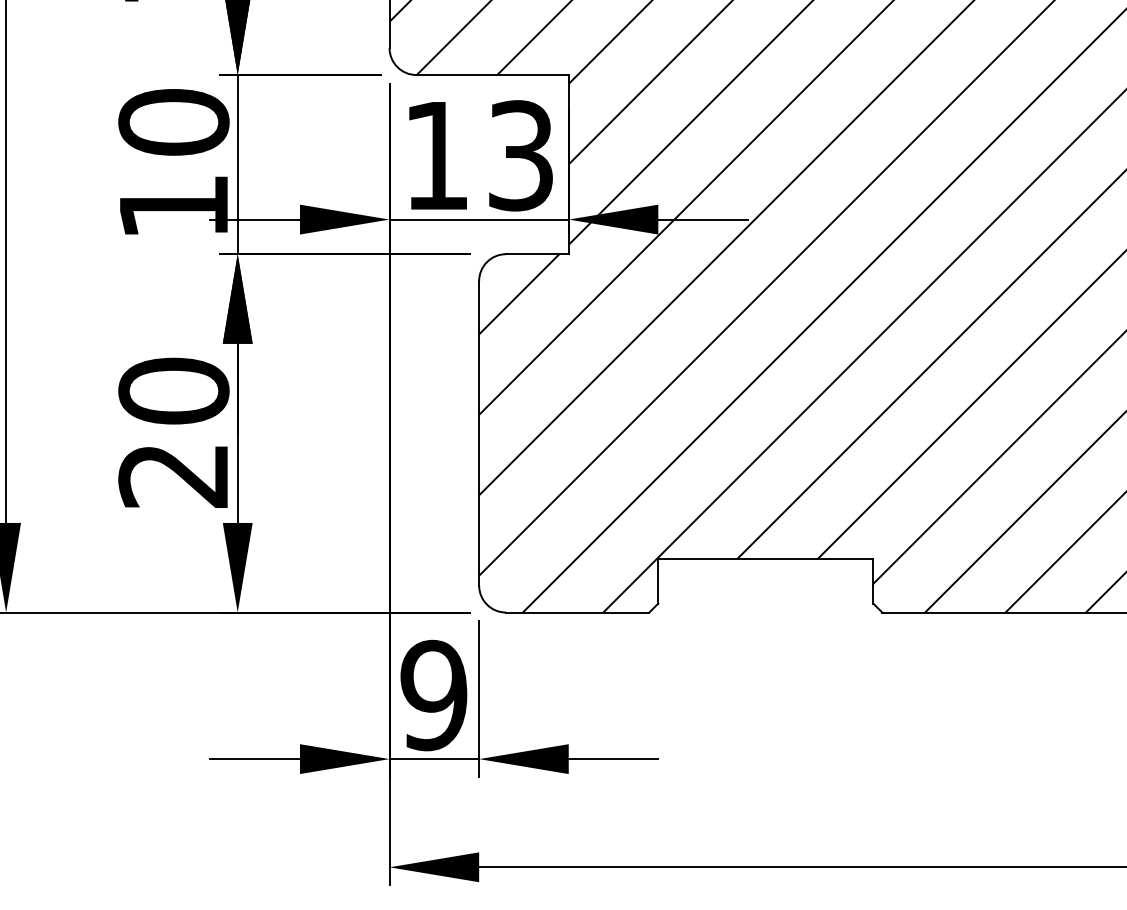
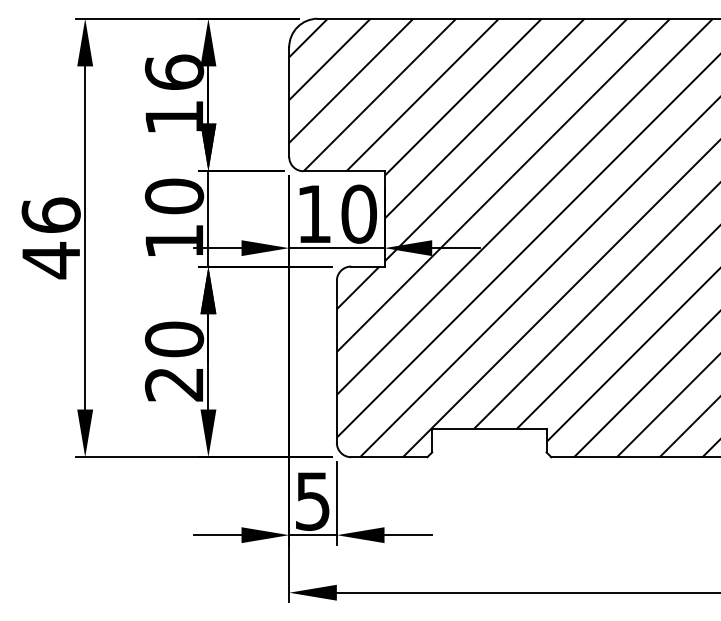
text: (519, 154) -> (358, 213), 13 -> 10
text: (433, 693) -> (312, 500), 9 -> 5

